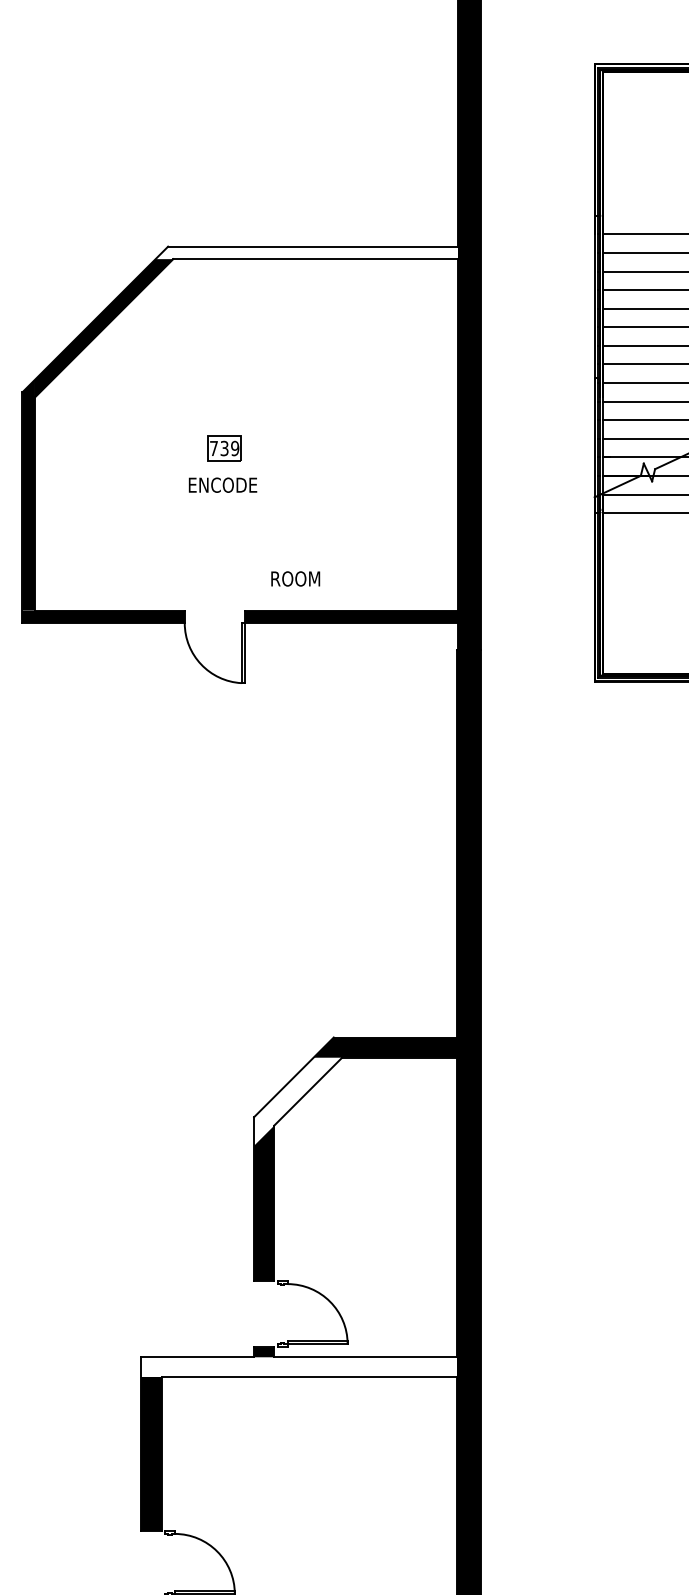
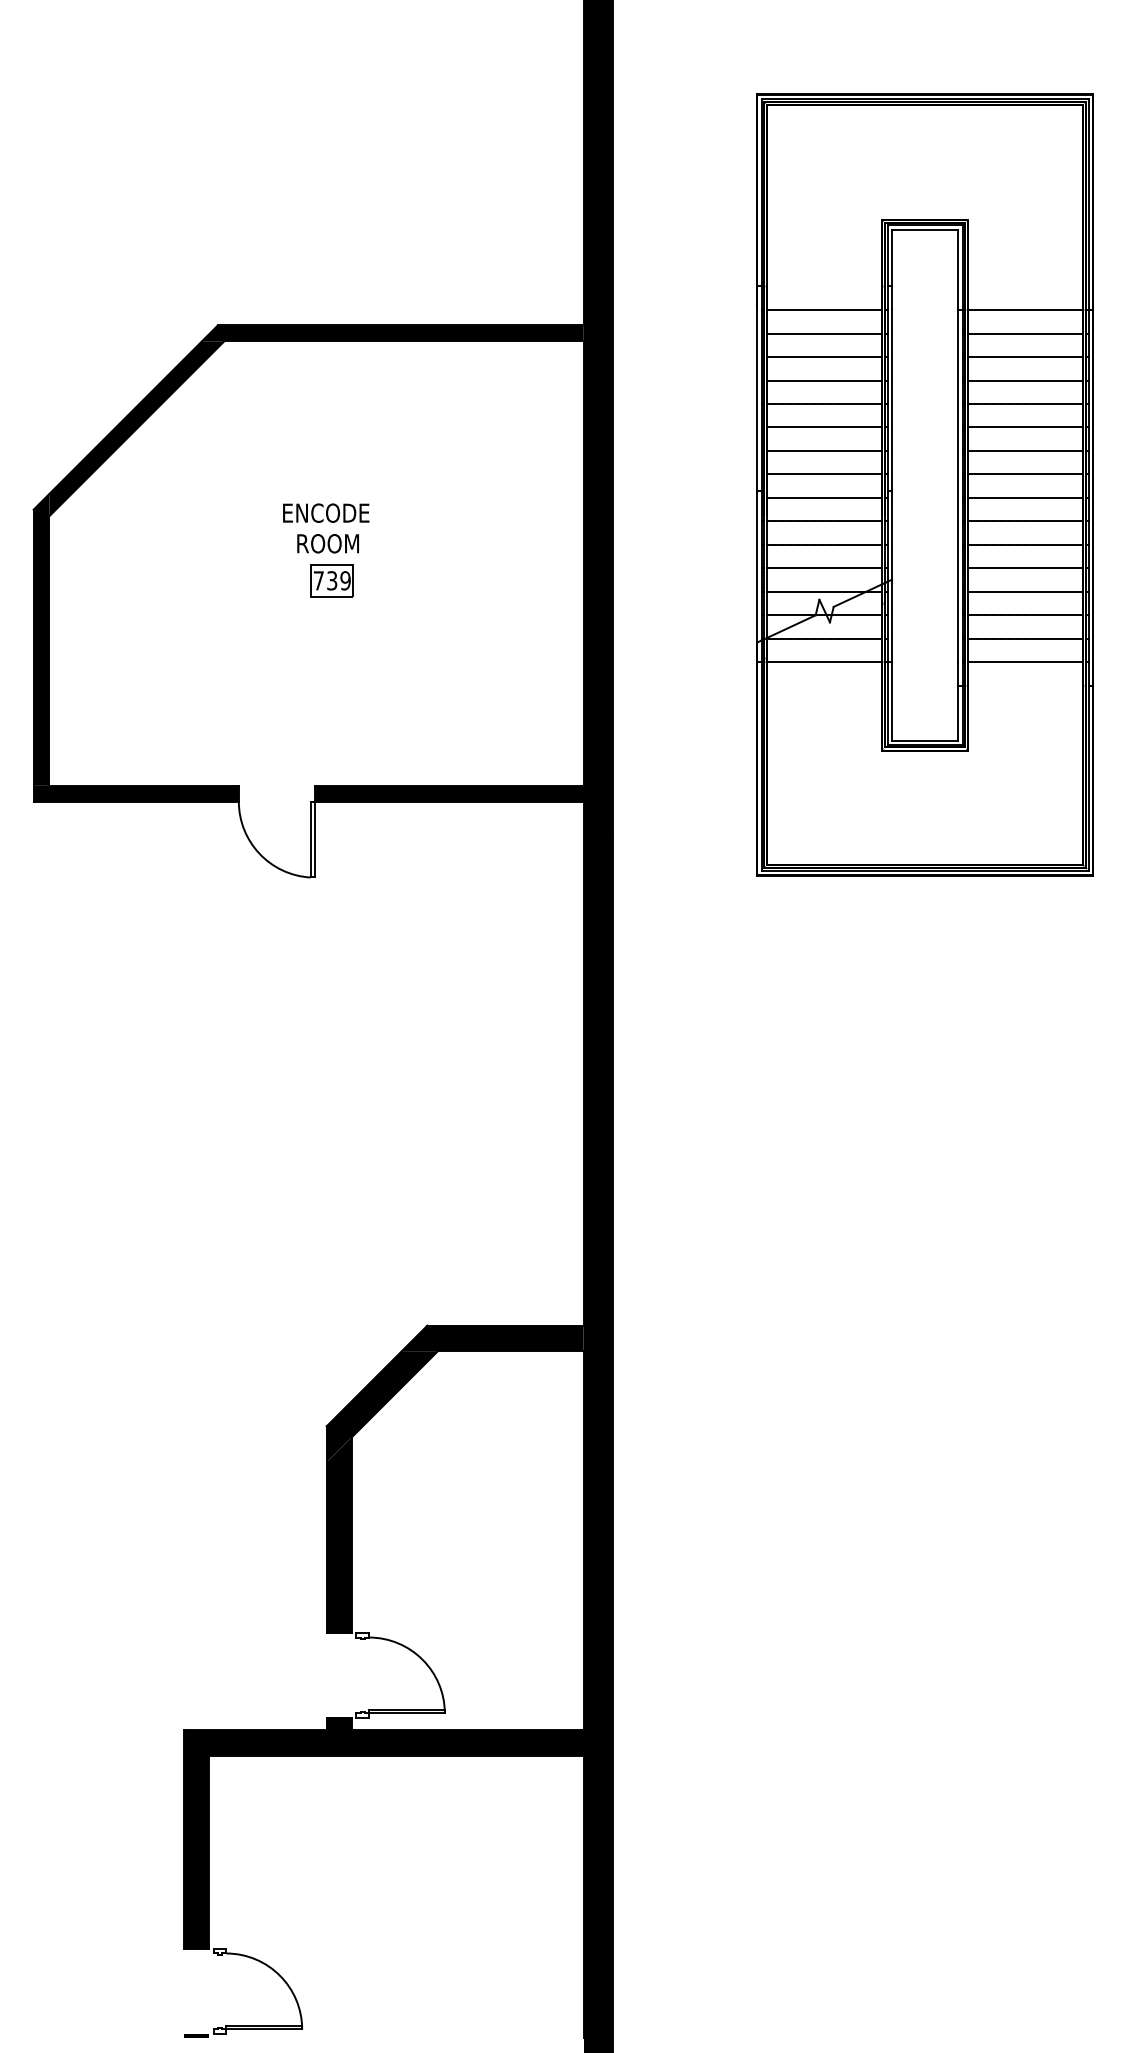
fill: (306, 253) -> (392, 333), added
part: (224, 448) -> (331, 580), moved
text: (223, 484) -> (326, 512), moved
text: (295, 578) -> (327, 543), moved
fill: (297, 1101) -> (381, 1406), added
fill: (299, 1367) -> (383, 1742), added

